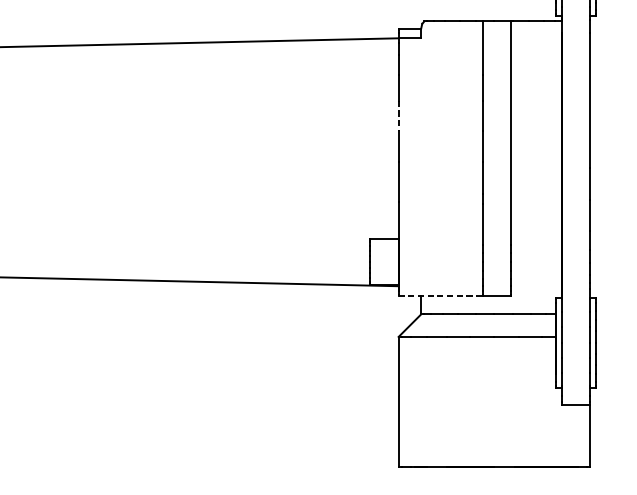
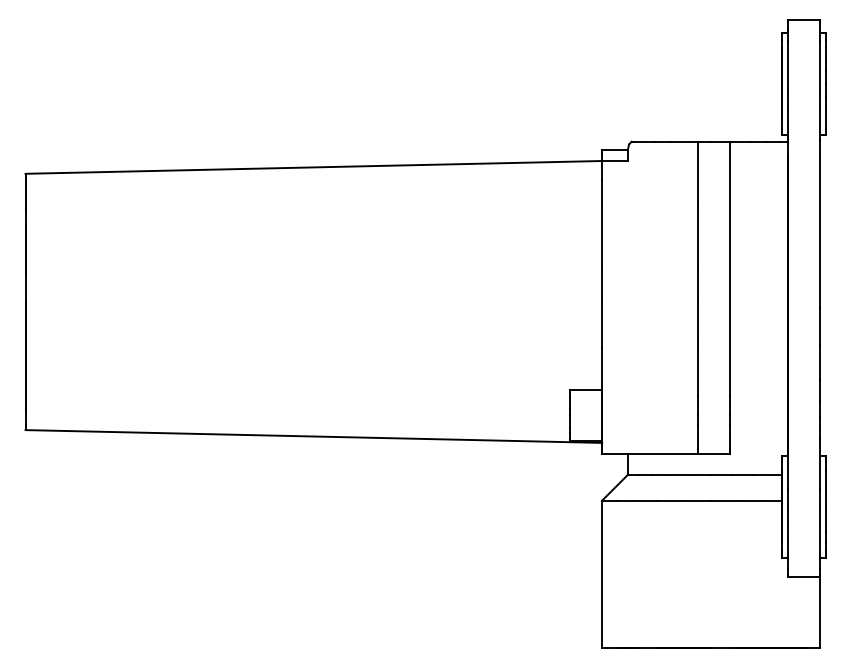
line: (398, 115) -> (602, 248), dashed -> solid
line: (441, 295) -> (650, 453), dashed -> solid

